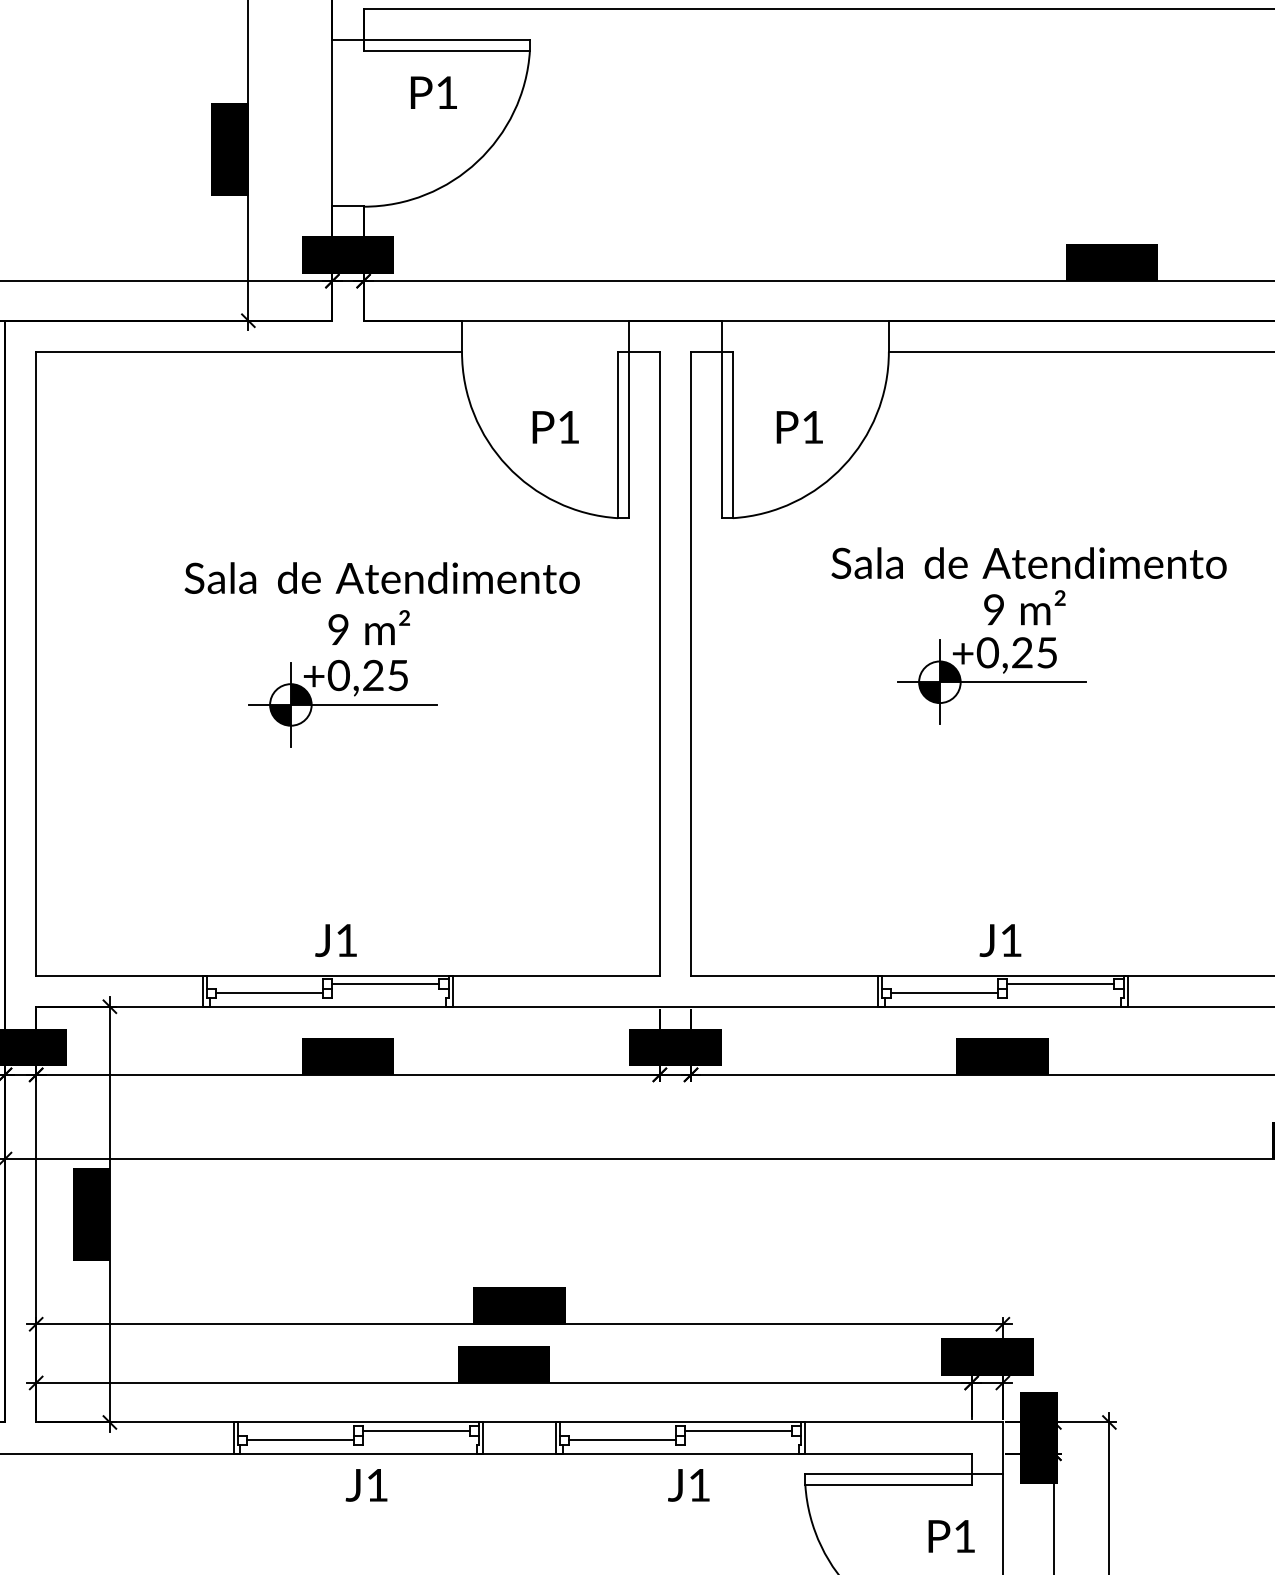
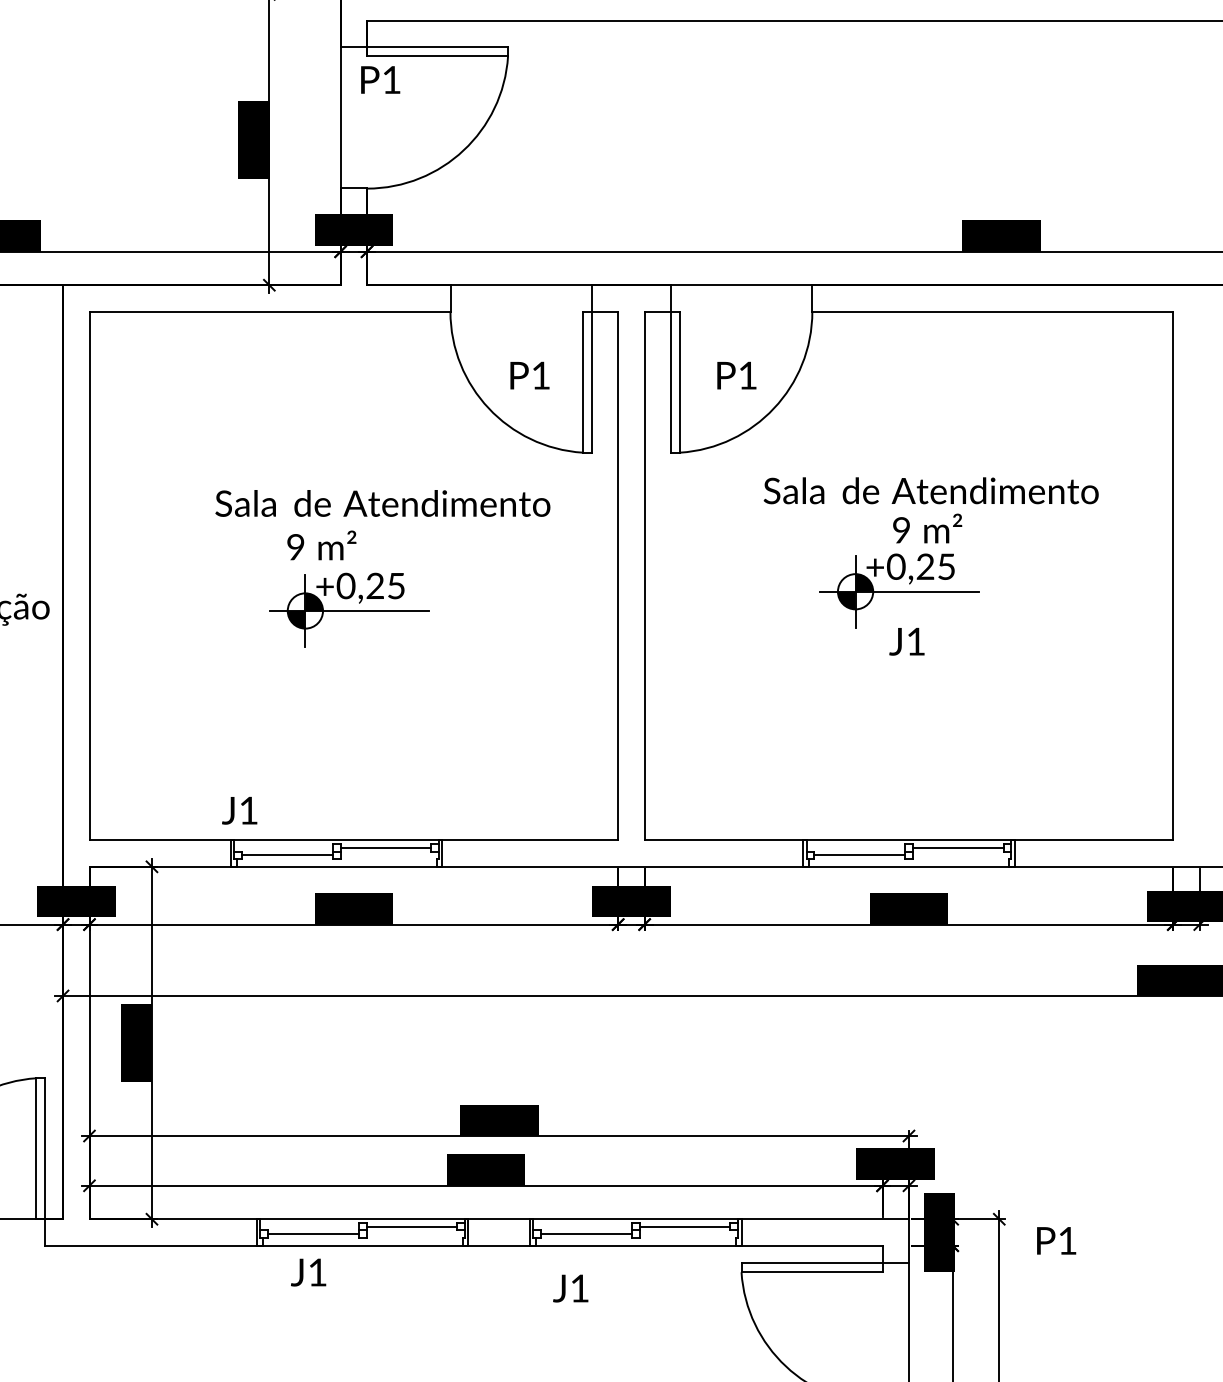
text: (433, 92) -> (380, 79), moved
text: (368, 627) -> (321, 545), moved
text: (335, 940) -> (239, 810), moved
text: (999, 940) -> (906, 641), moved
text: (366, 1485) -> (308, 1272), moved
text: (688, 1485) -> (570, 1288), moved
text: (951, 1535) -> (1056, 1240), moved

